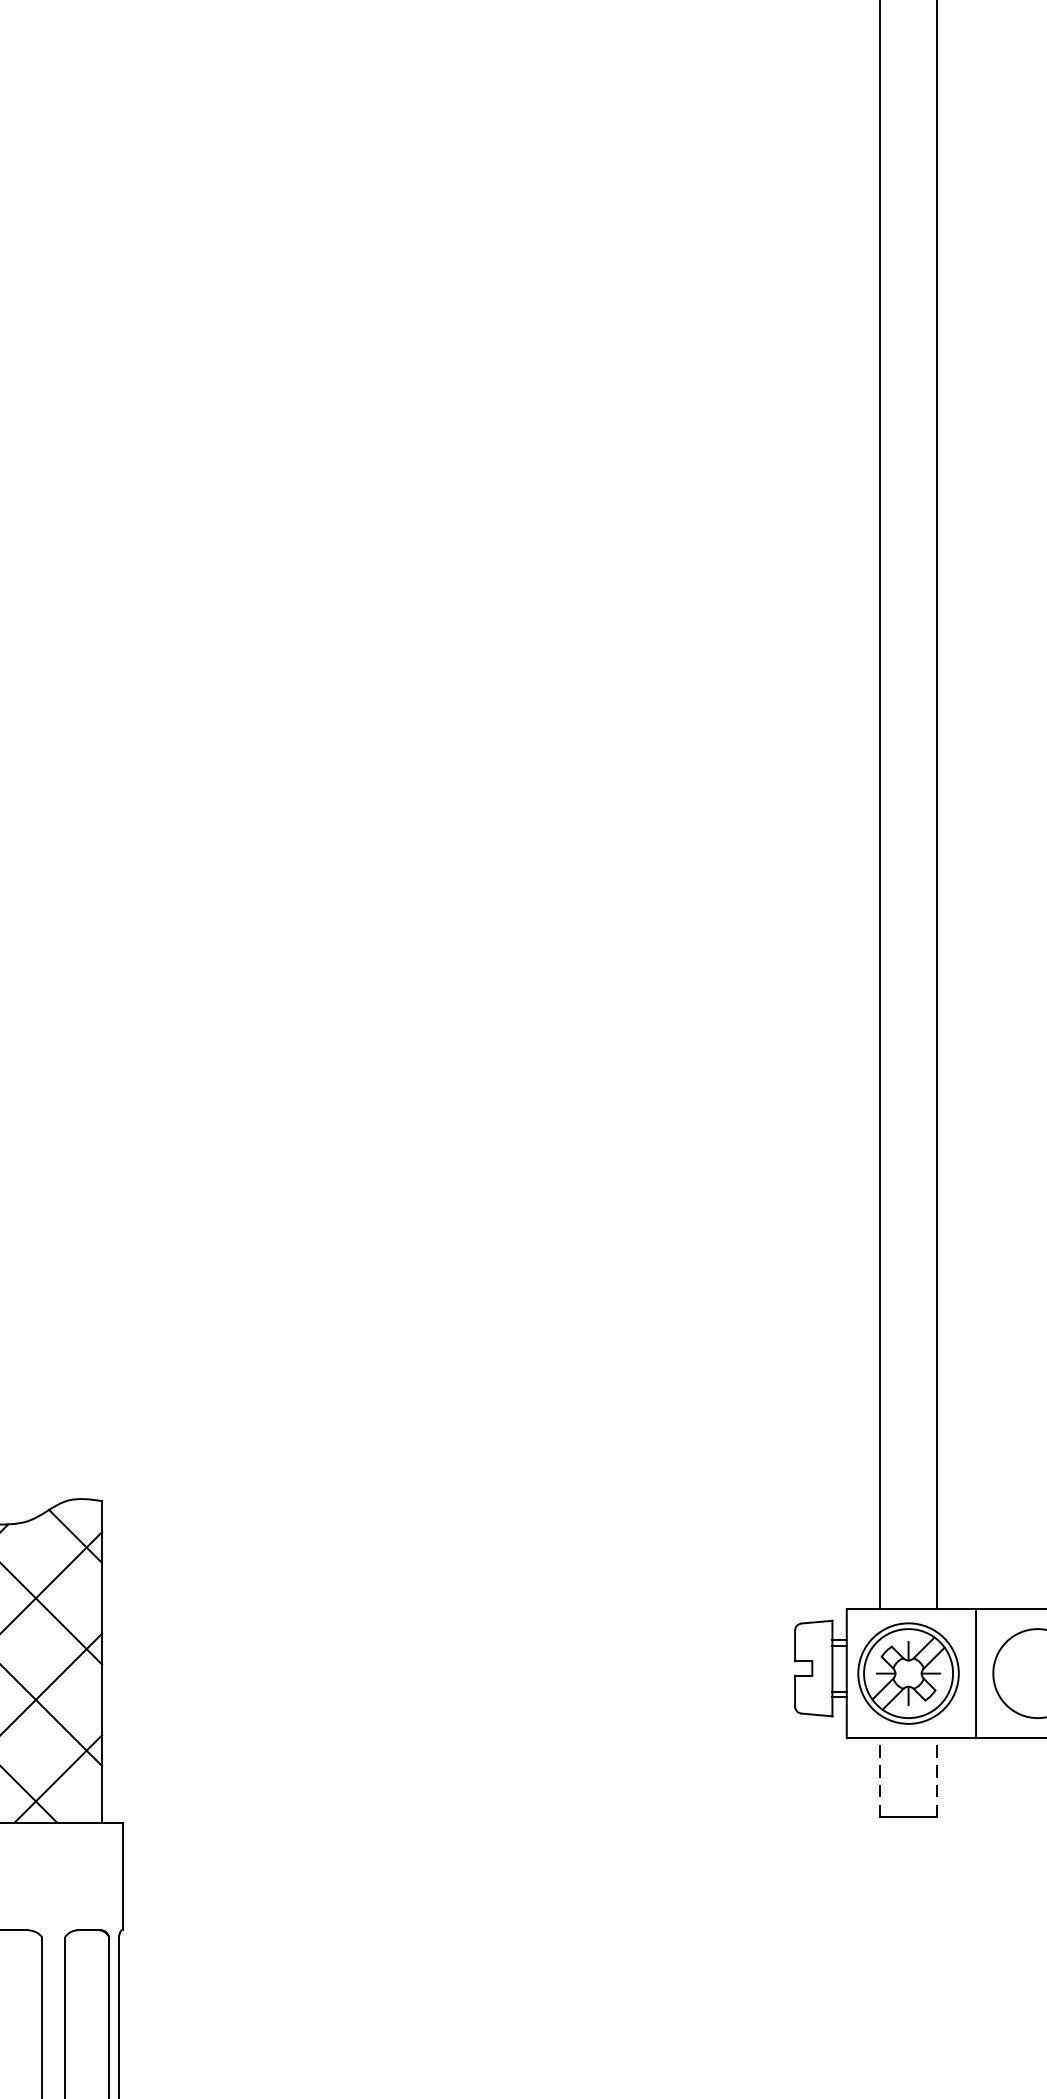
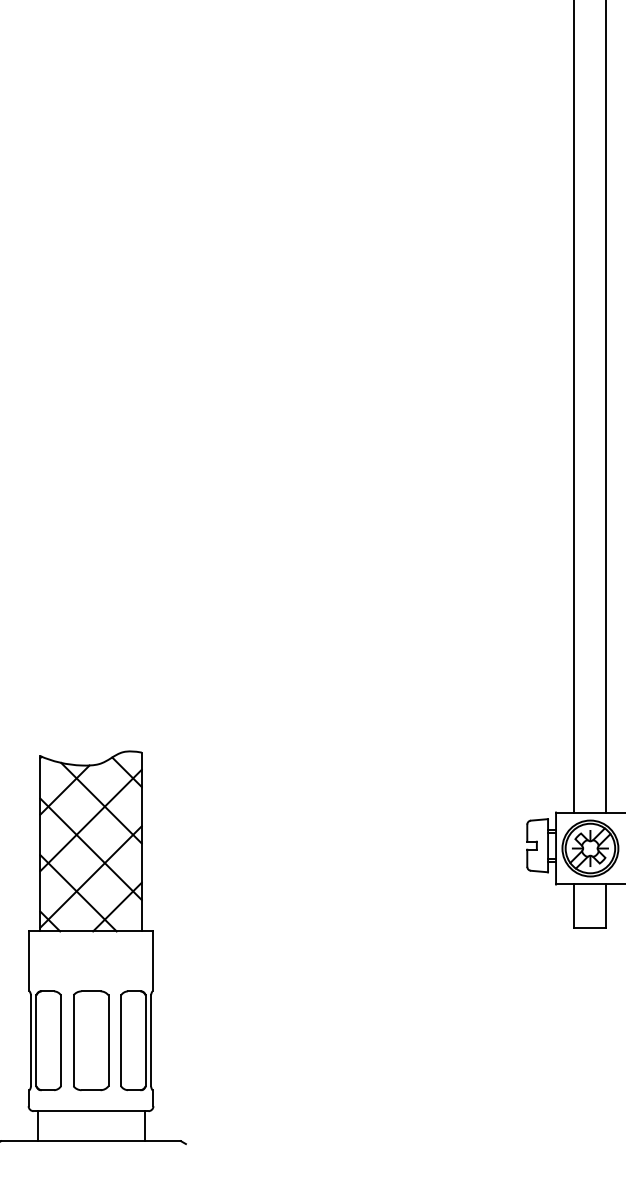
line: (879, 1777) -> (574, 906), dashed -> solid
line: (937, 1777) -> (606, 906), dashed -> solid

